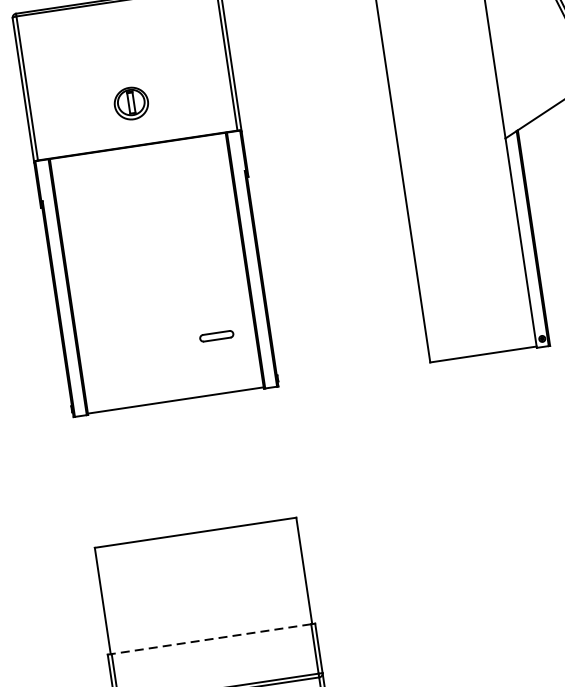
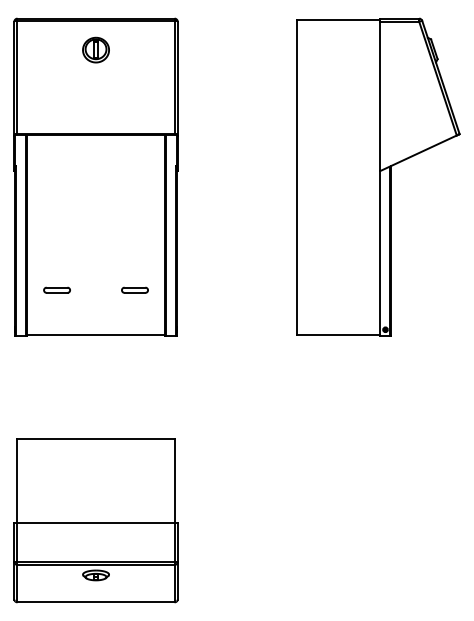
part: (130, 102) -> (95, 49), moved
part: (116, 350) -> (56, 289), added
line: (212, 639) -> (96, 523), dashed -> solid

